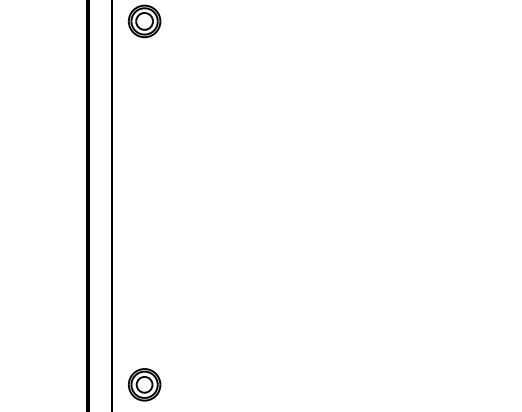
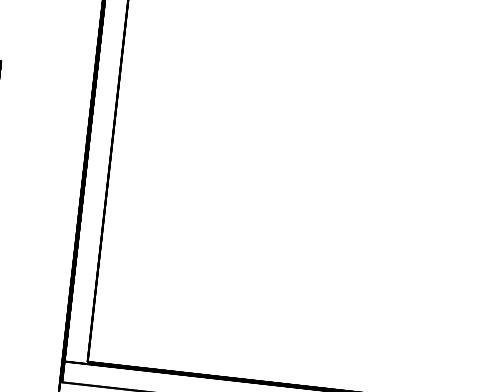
part: (144, 384) -> (124, 319), removed

